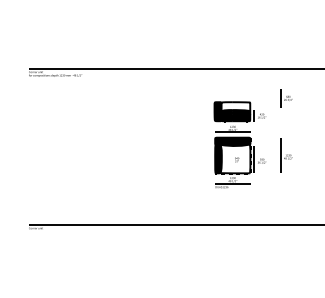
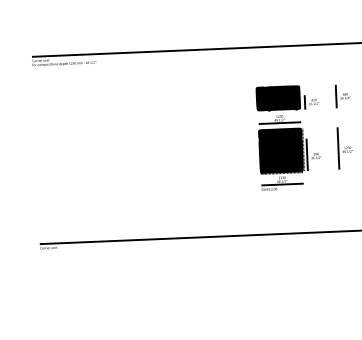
part: (286, 98) -> (343, 96), moved
fill: (235, 106) -> (281, 91), added
fill: (235, 158) -> (284, 154), added

